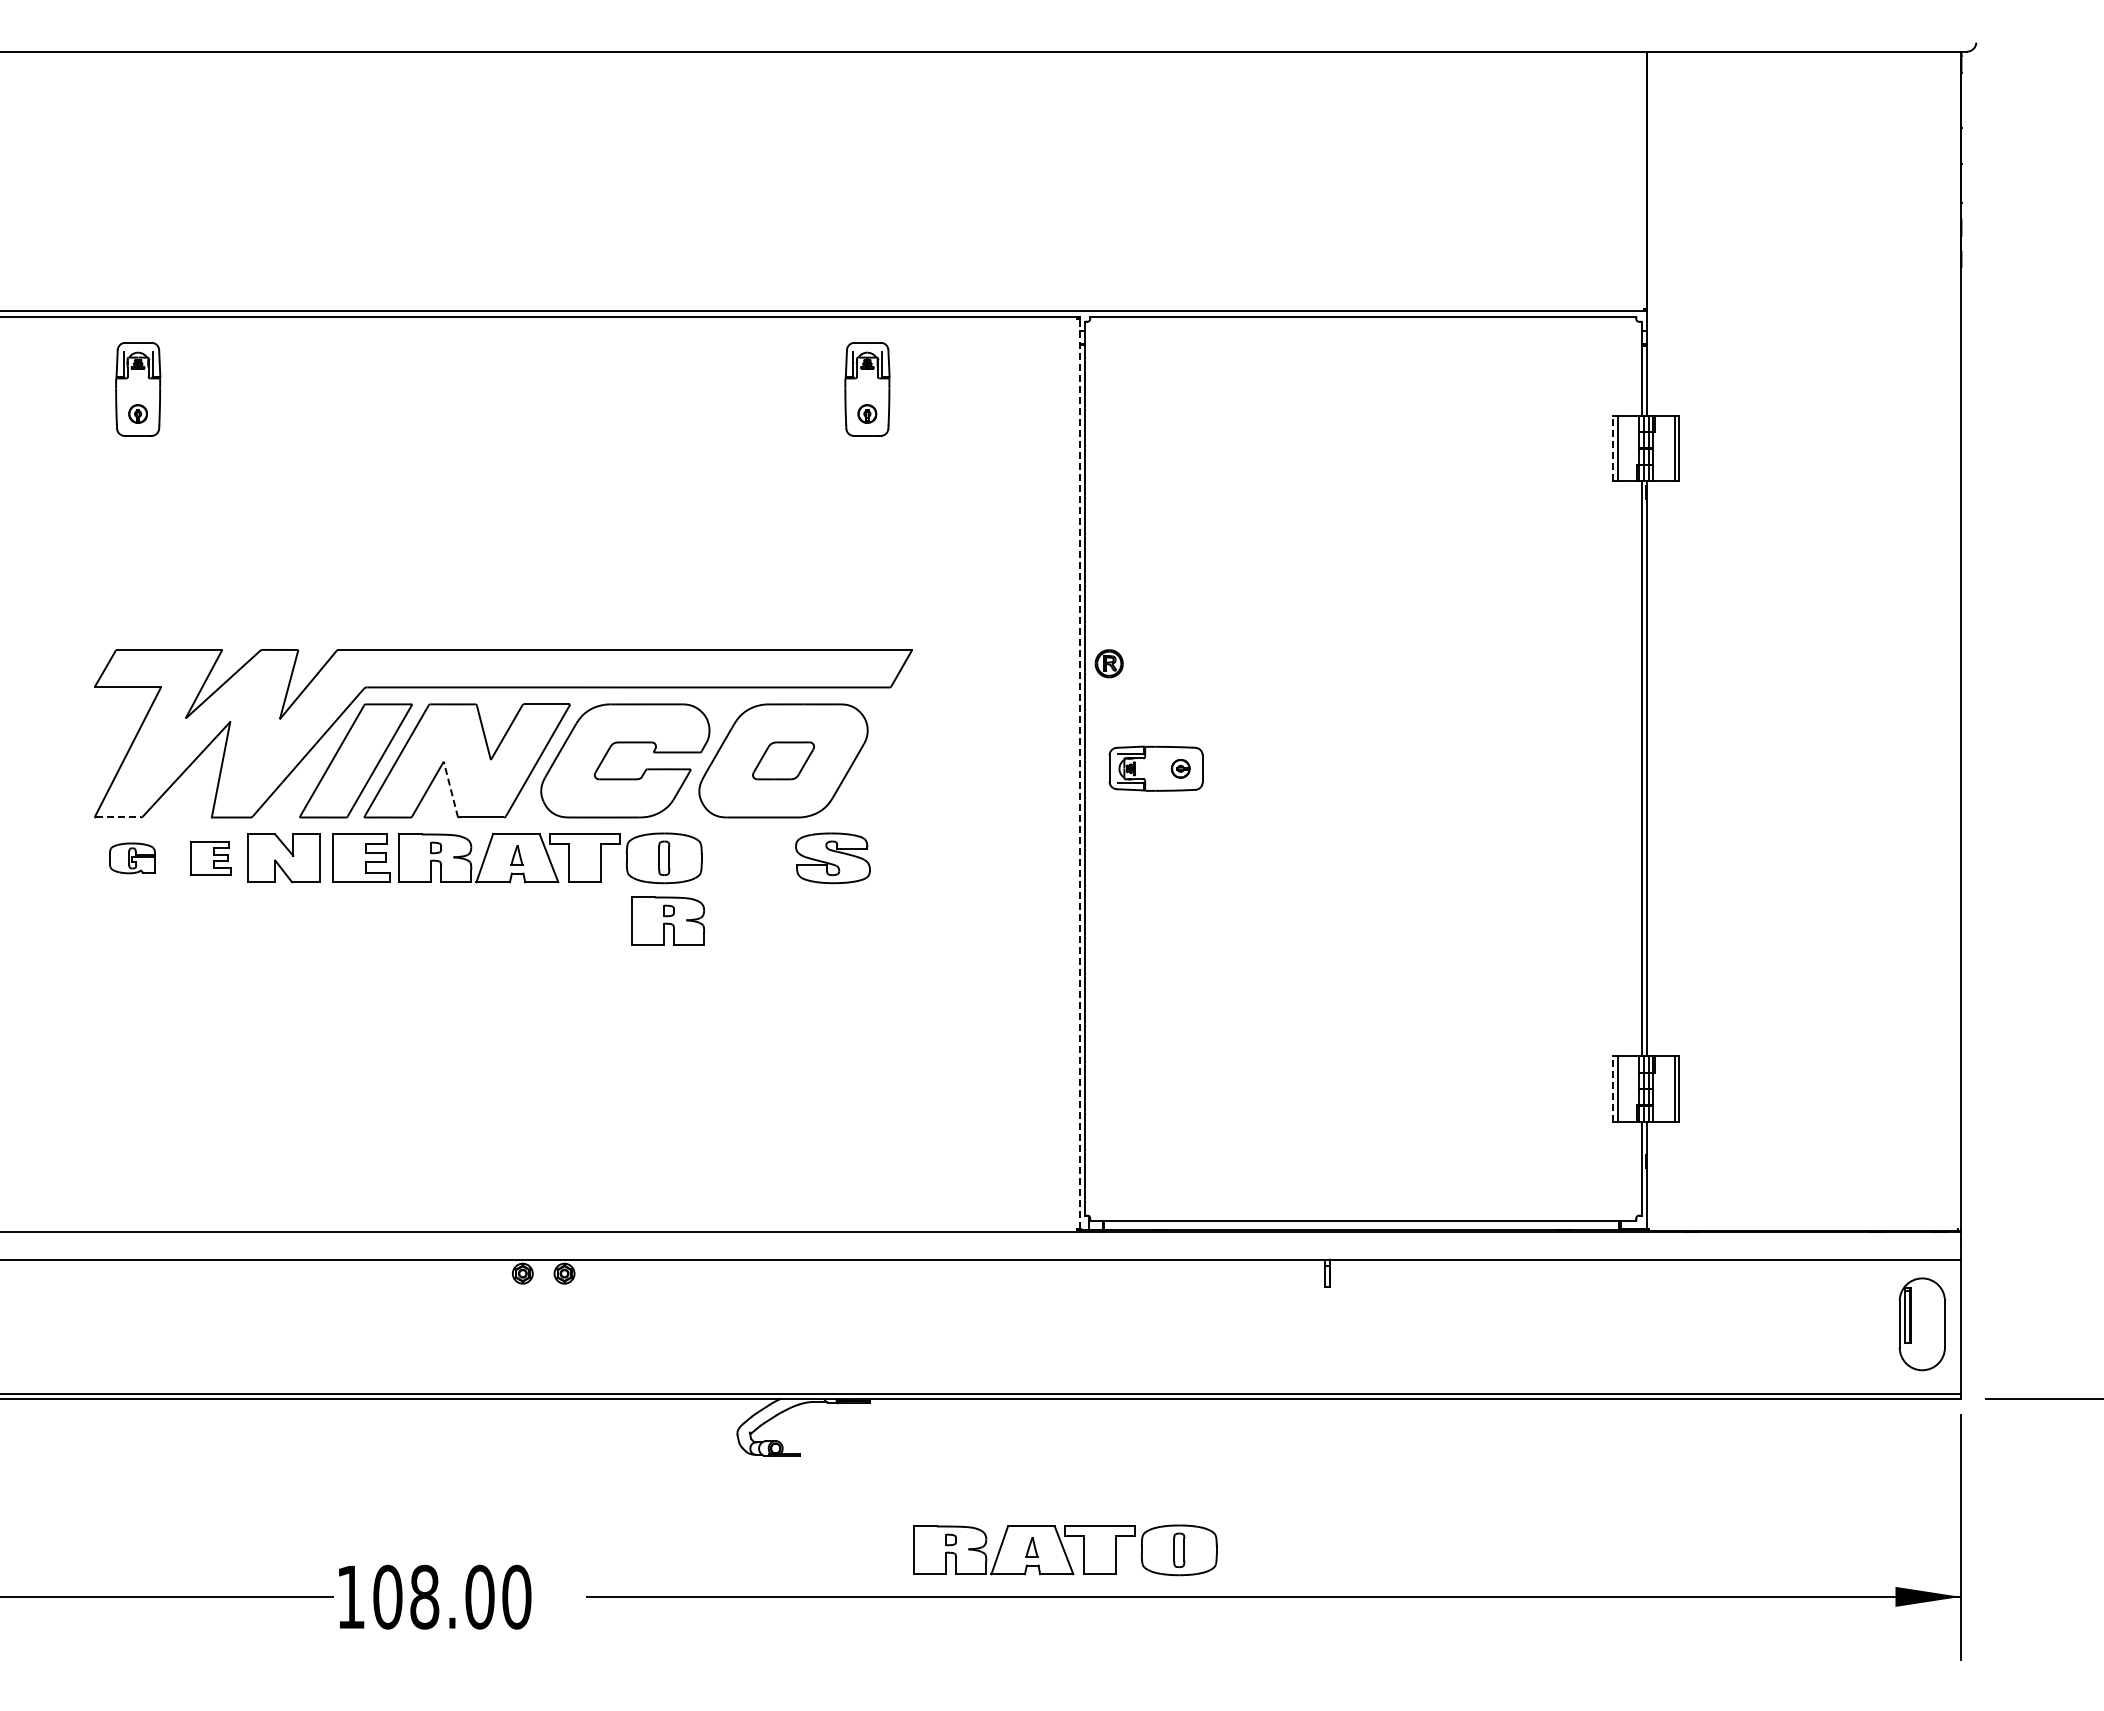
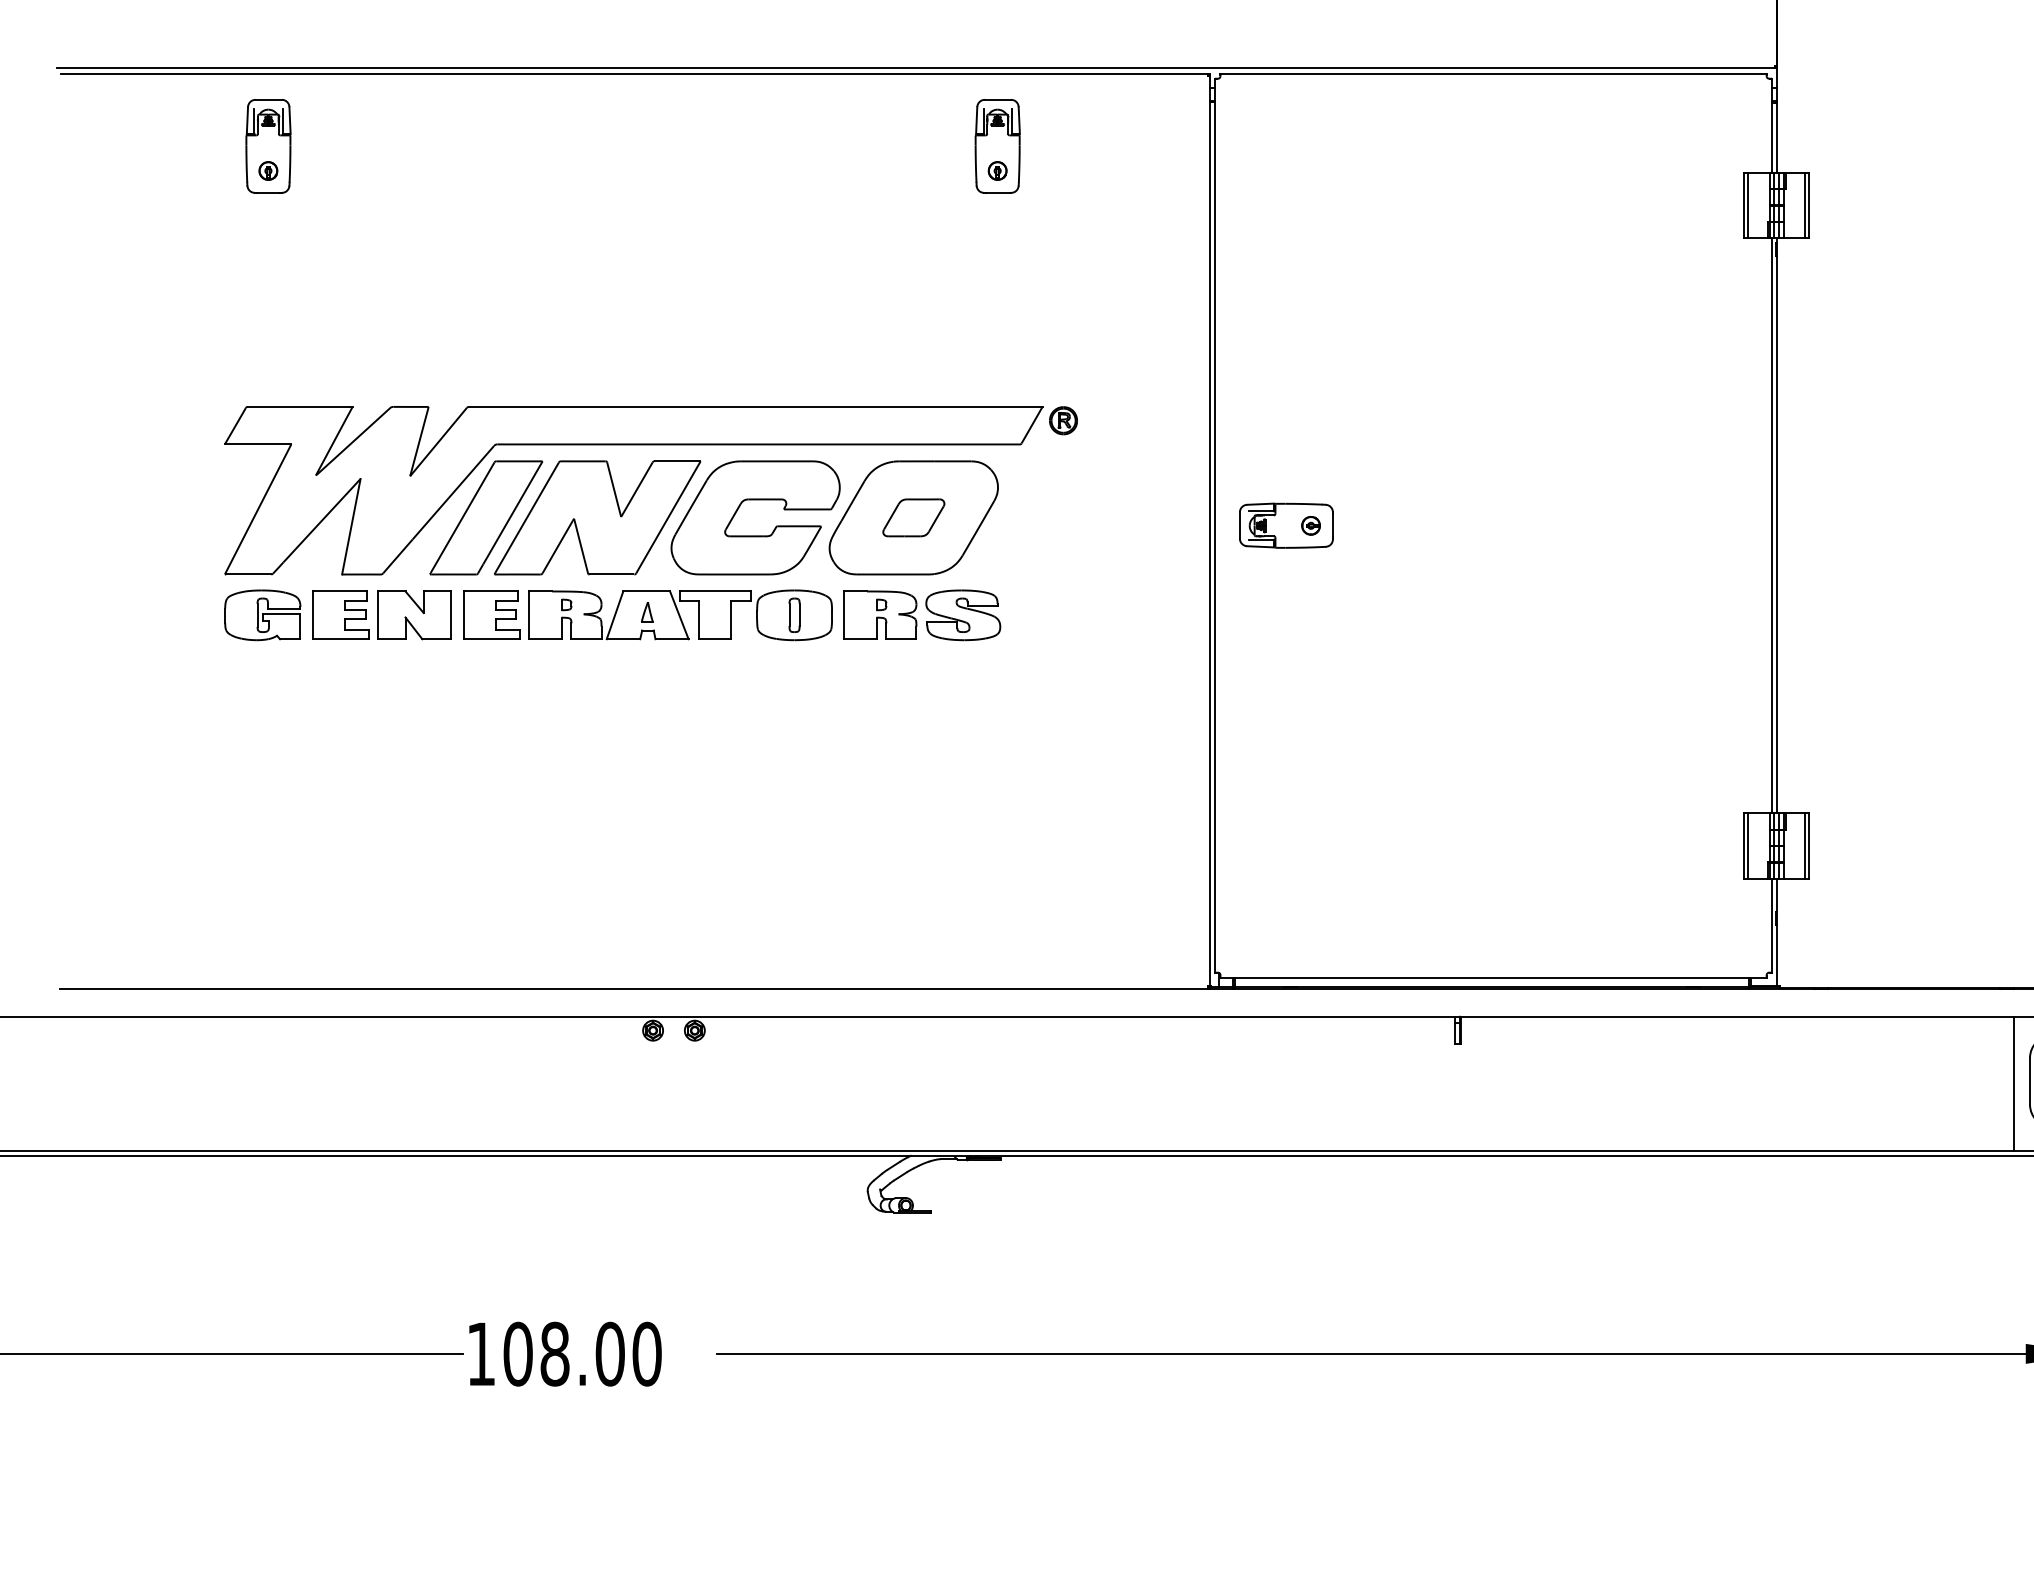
line: (1613, 448) -> (1743, 205), dashed -> solid
part: (1108, 663) -> (1062, 420), moved
line: (1079, 773) -> (1209, 530), dashed -> solid
line: (450, 789) -> (580, 546), dashed -> solid
line: (118, 817) -> (248, 574), dashed -> solid
part: (210, 857) -> (340, 614), size x1.43
part: (132, 858) -> (262, 615), size x1.67
part: (667, 920) -> (879, 614), moved
line: (1613, 1088) -> (1743, 845), dashed -> solid
line: (1884, 1326) -> (2014, 1083), added
part: (1065, 1550) -> (1195, 1307), removed

